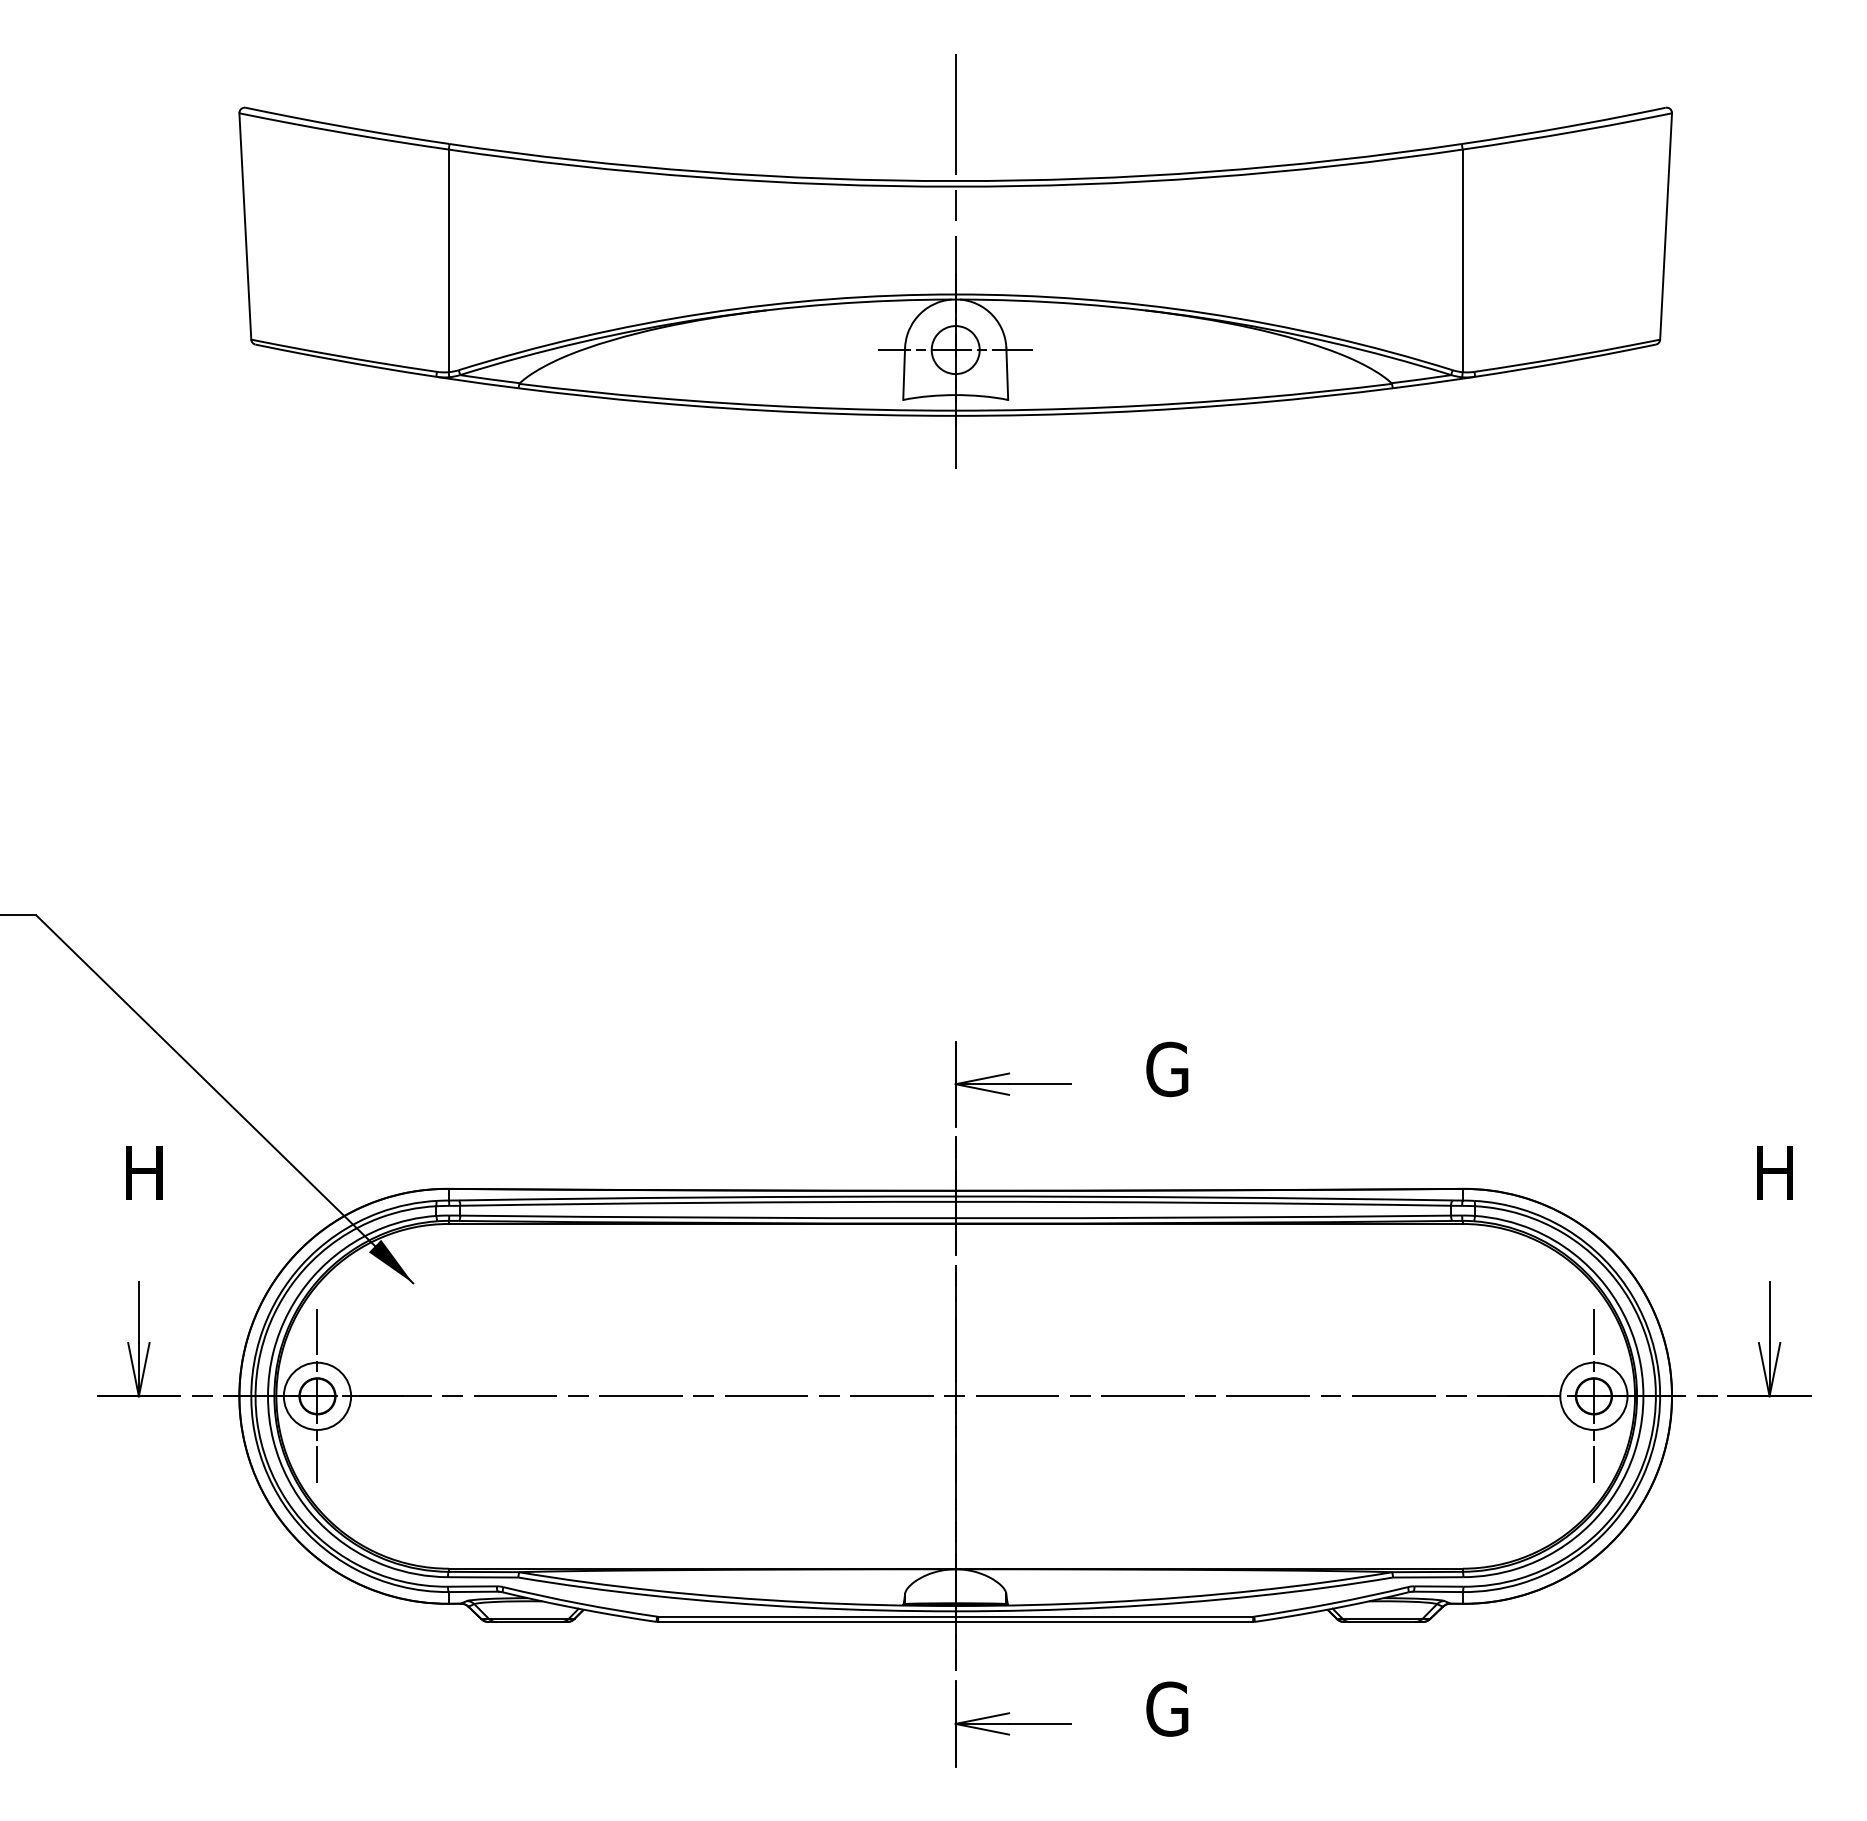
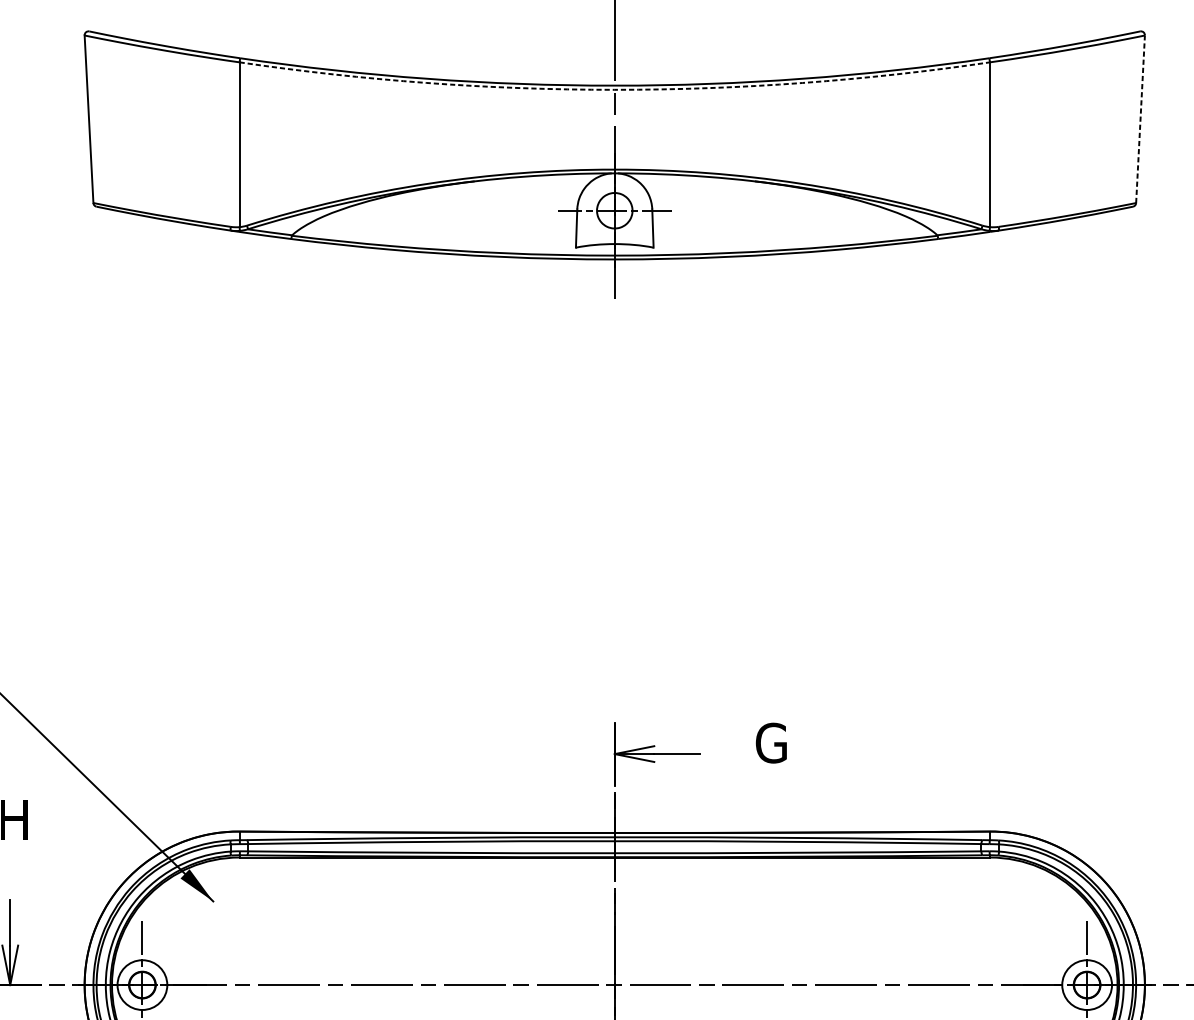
arc: (955, 186) -> (614, 89), solid -> dashed
line: (1666, 225) -> (1140, 118), solid -> dashed

